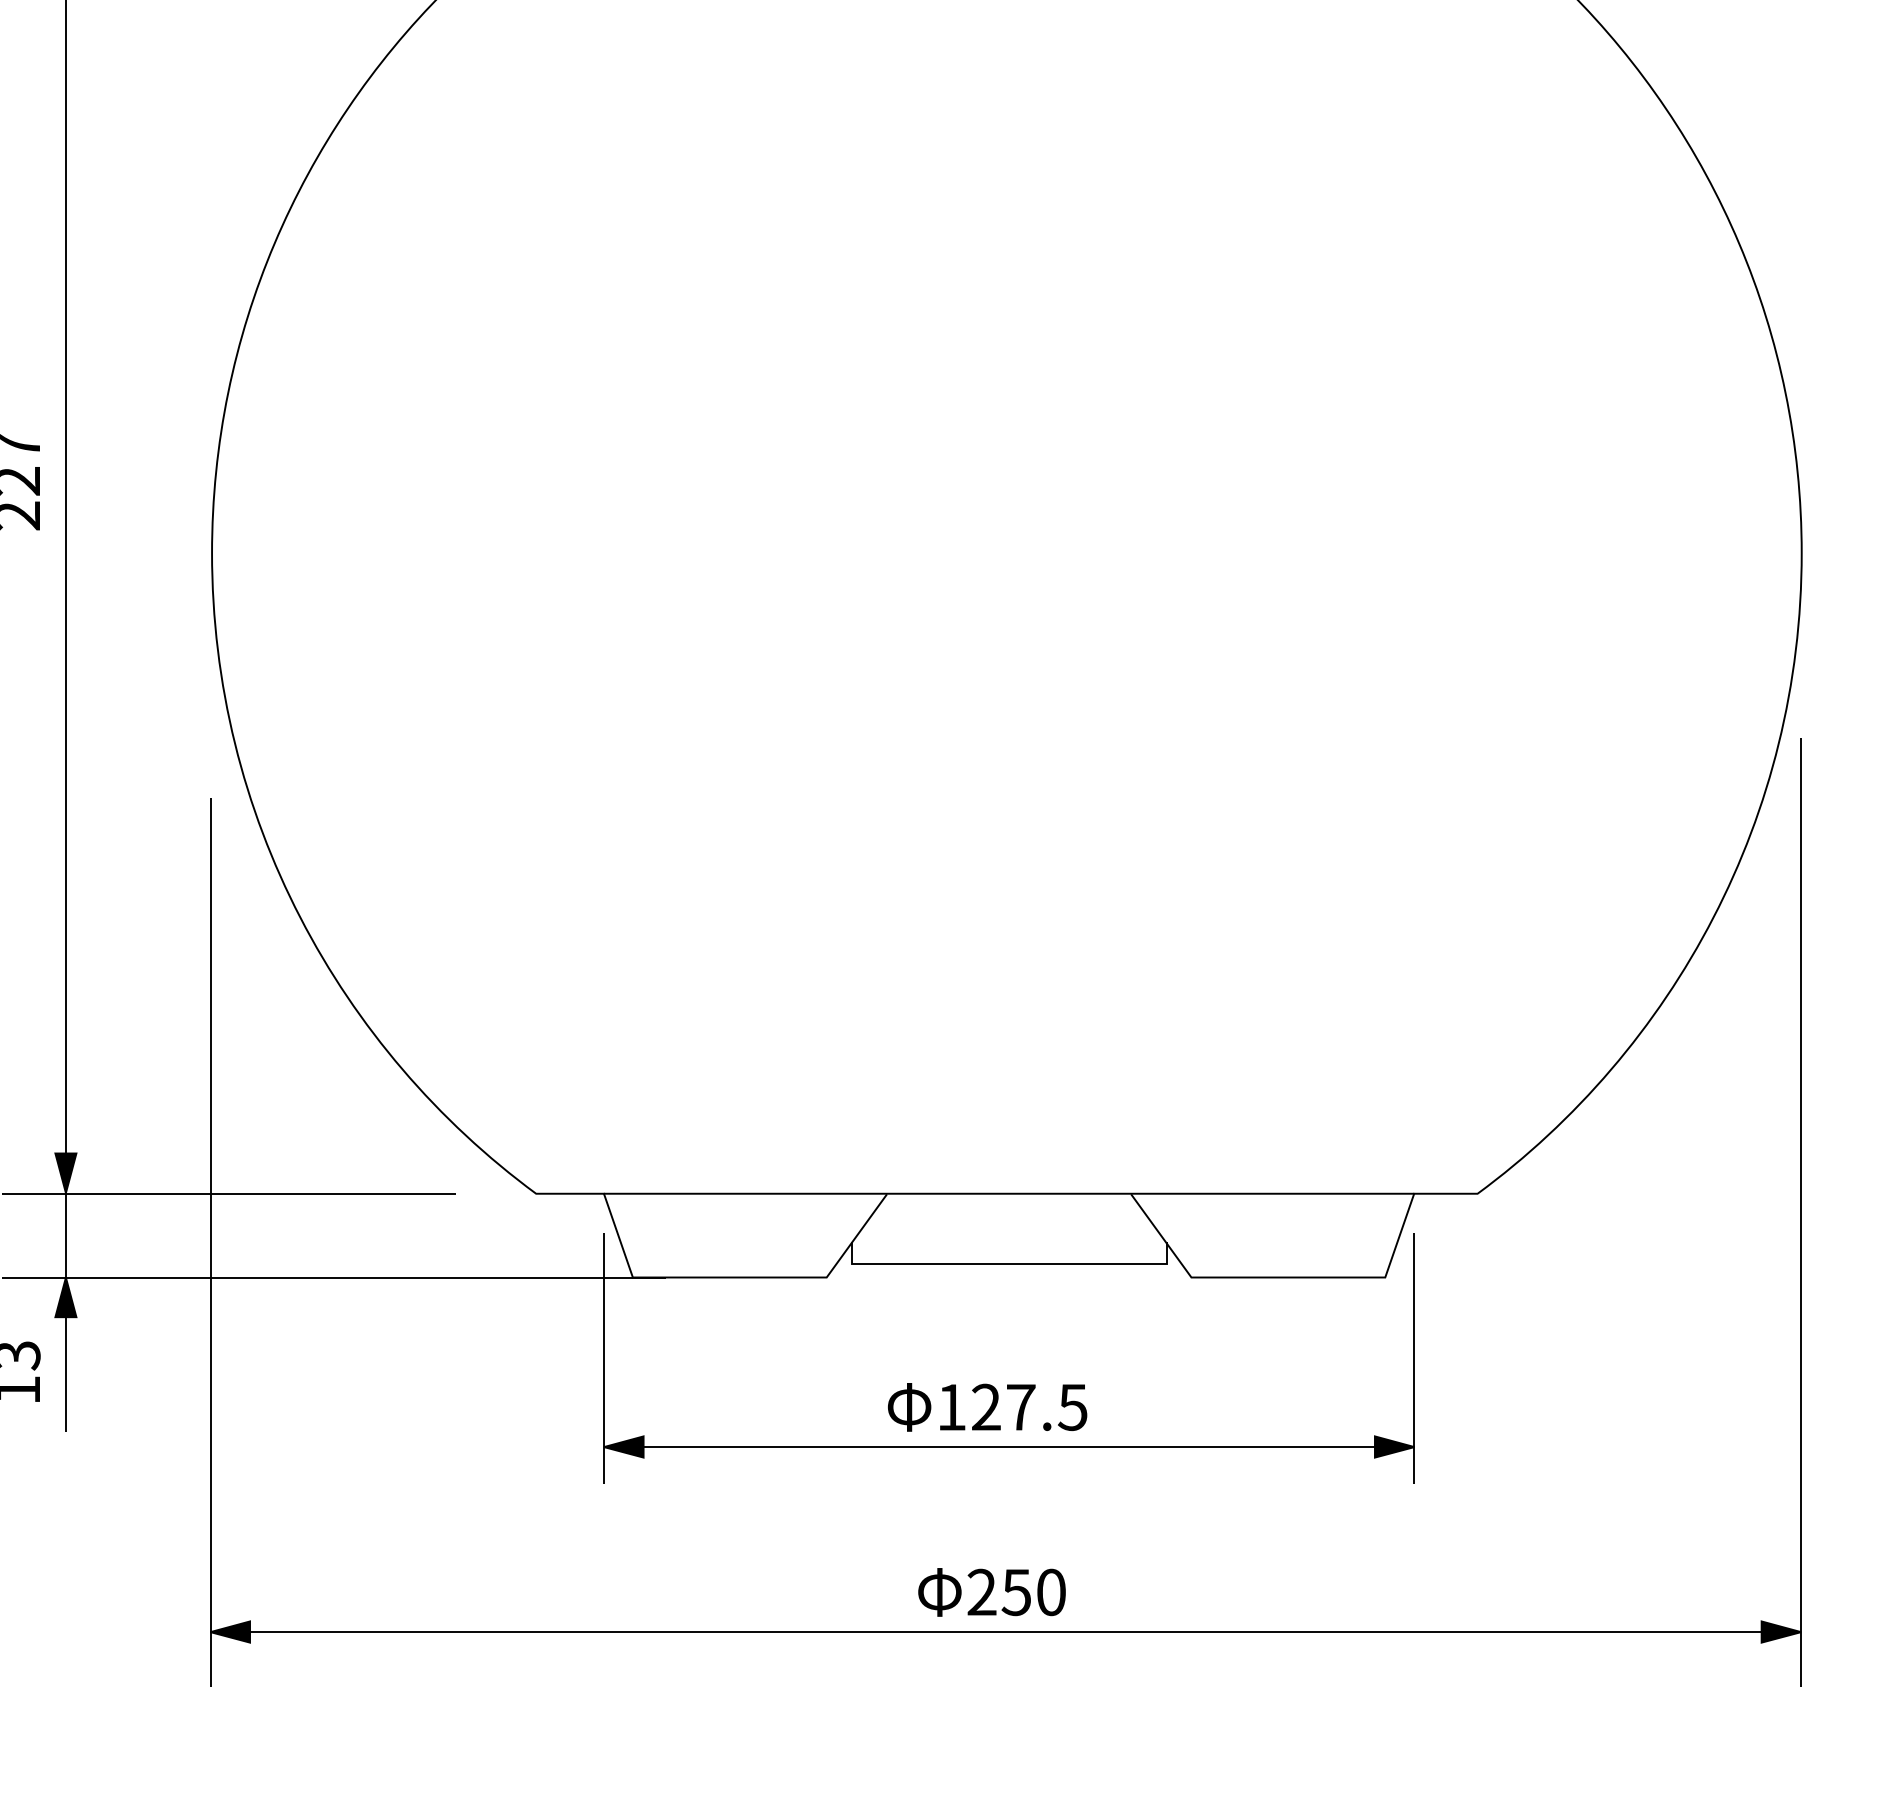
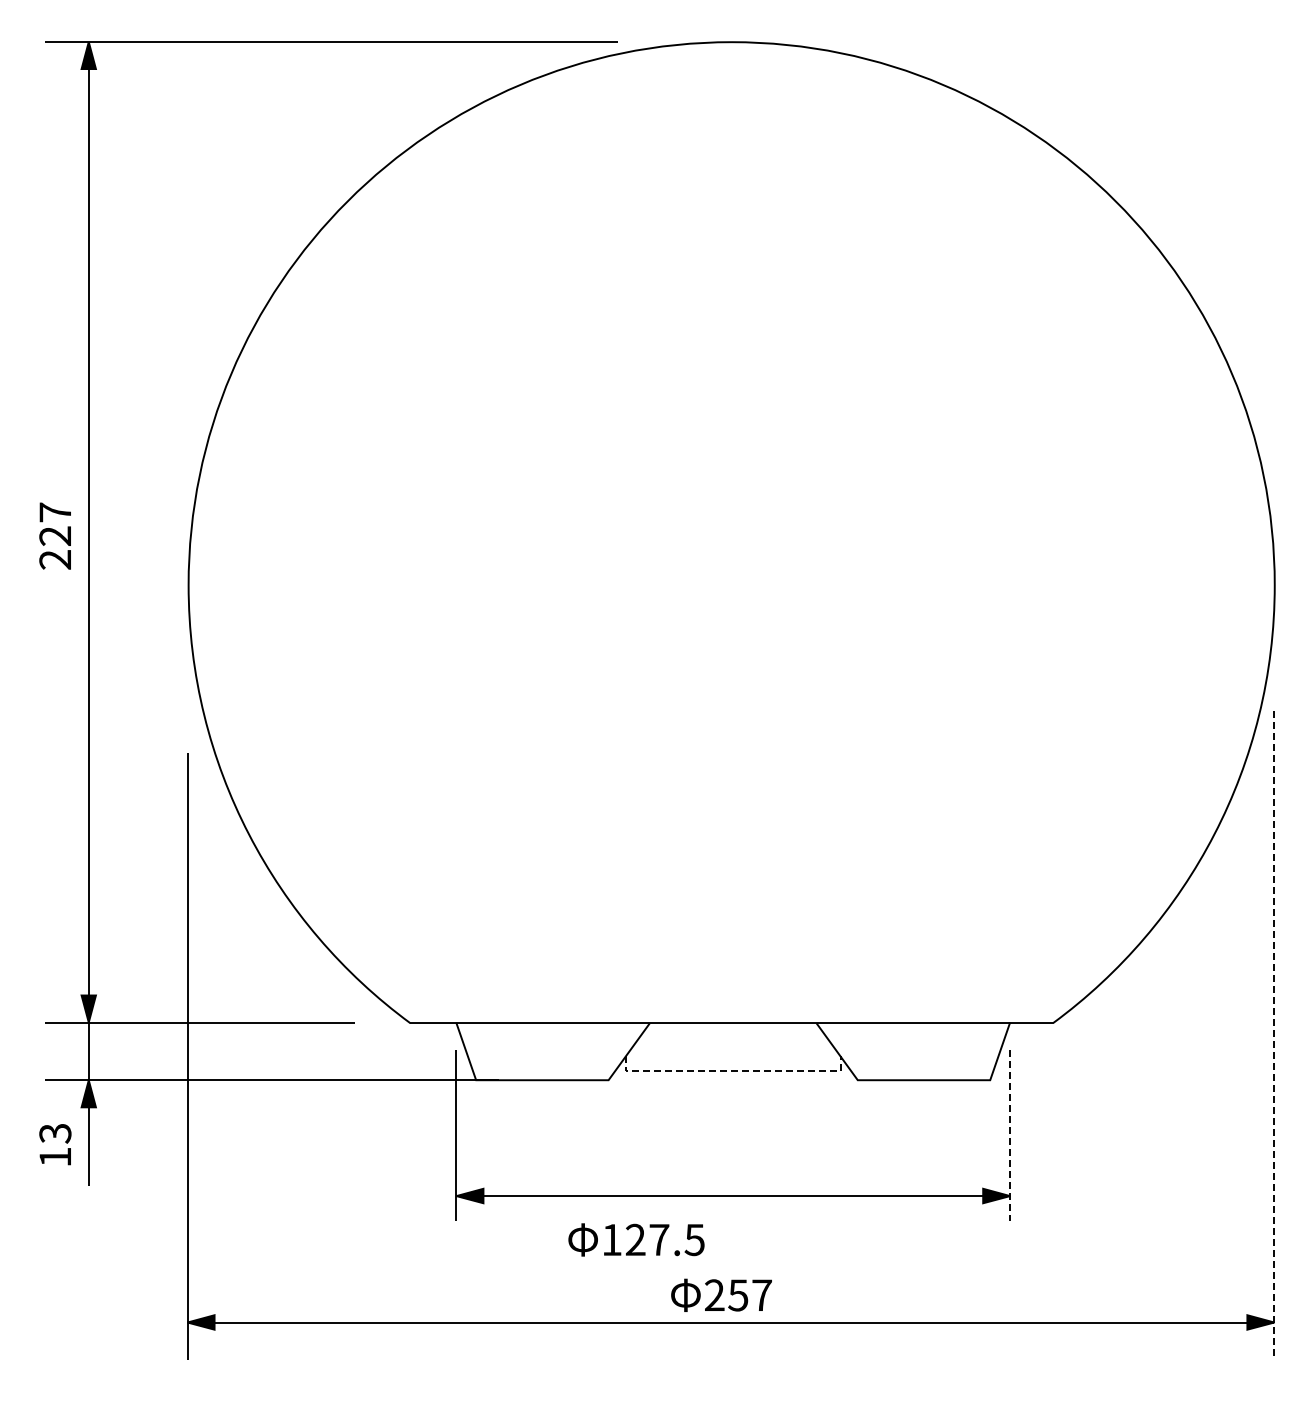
line: (1799, 1213) -> (1273, 1036), solid -> dashed
line: (1009, 1264) -> (733, 1071), solid -> dashed
line: (1413, 1358) -> (1009, 1135), solid -> dashed
text: (987, 1406) -> (636, 1239), moved
text: (1050, 1592) -> (761, 1295), 250 -> 257

